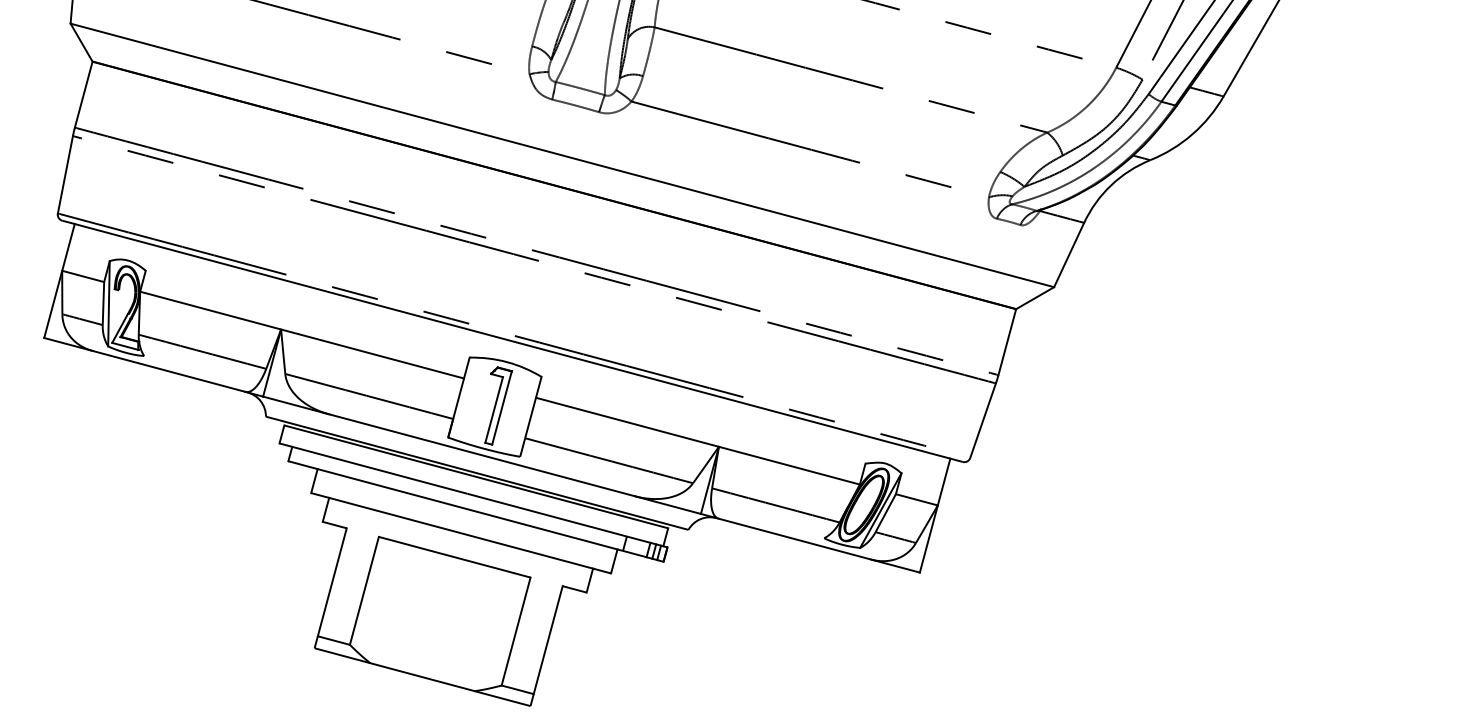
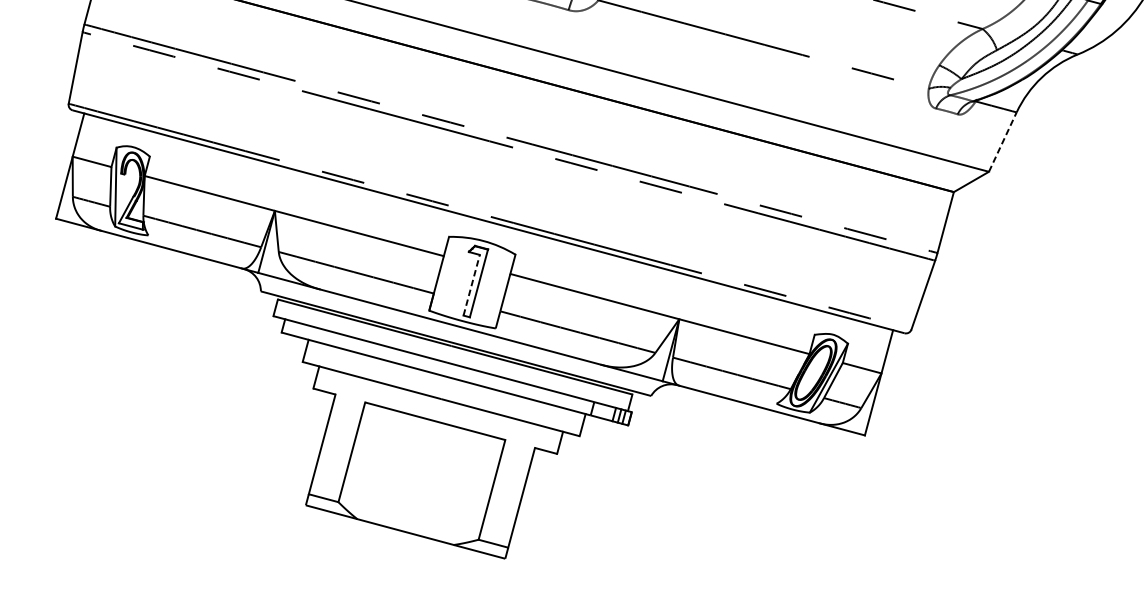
line: (1069, 254) -> (1003, 141), solid -> dashed
line: (494, 409) -> (472, 284), solid -> dashed

